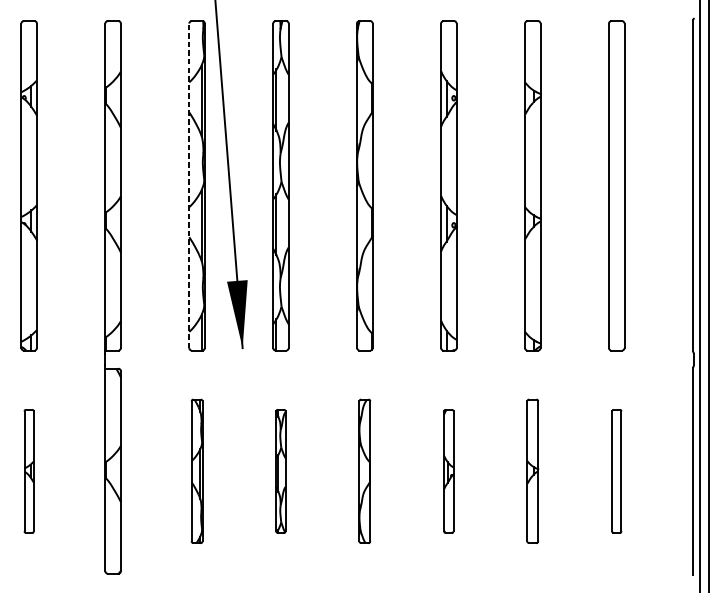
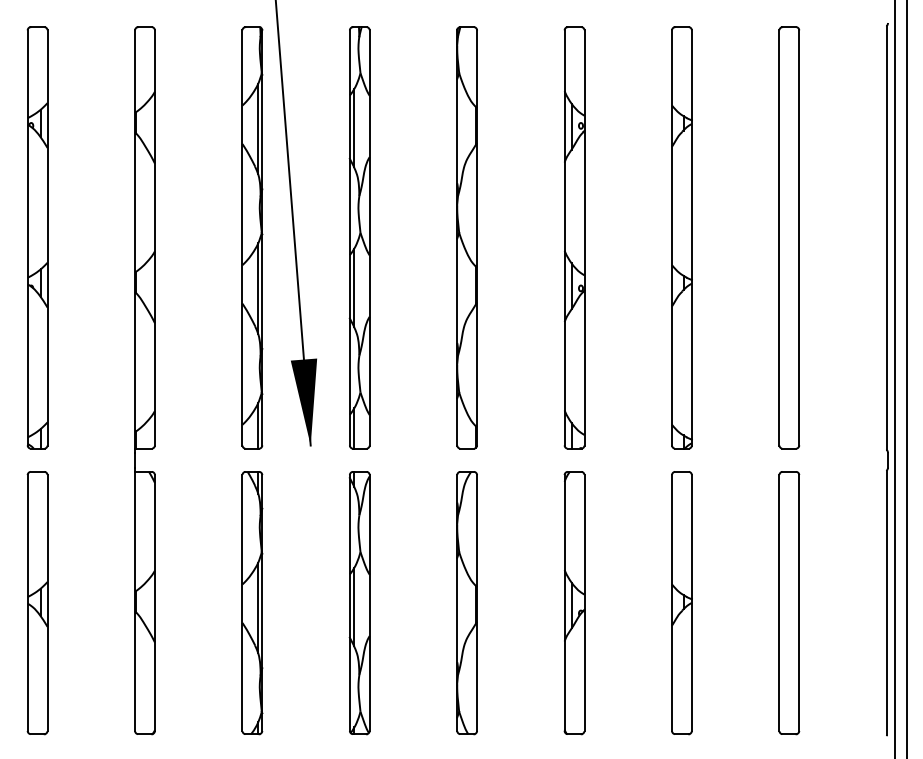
line: (189, 185) -> (242, 237), dashed -> solid
part: (29, 471) -> (37, 603), size x1.67
part: (197, 471) -> (252, 603), size x1.43
part: (280, 471) -> (359, 603), size x1.67
part: (364, 471) -> (466, 603), size x1.43
part: (448, 471) -> (574, 603), size x1.67
part: (532, 471) -> (681, 603), size x1.43
part: (616, 471) -> (789, 603), size x1.67

